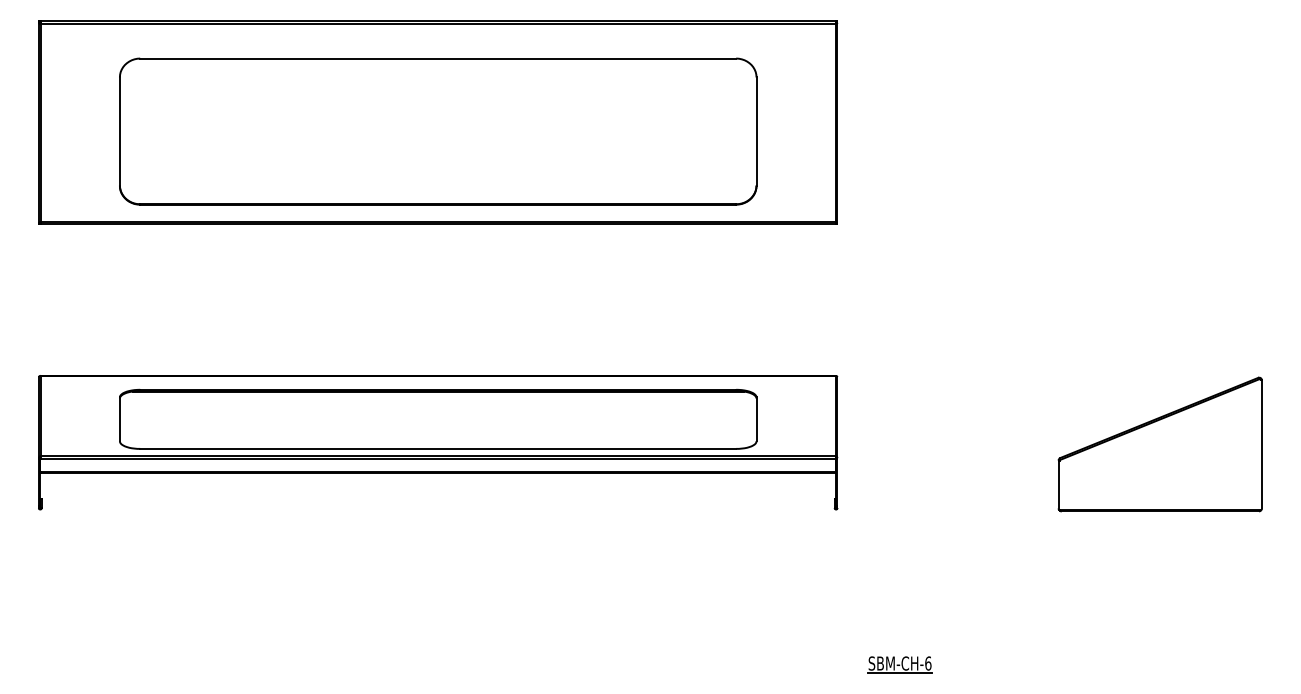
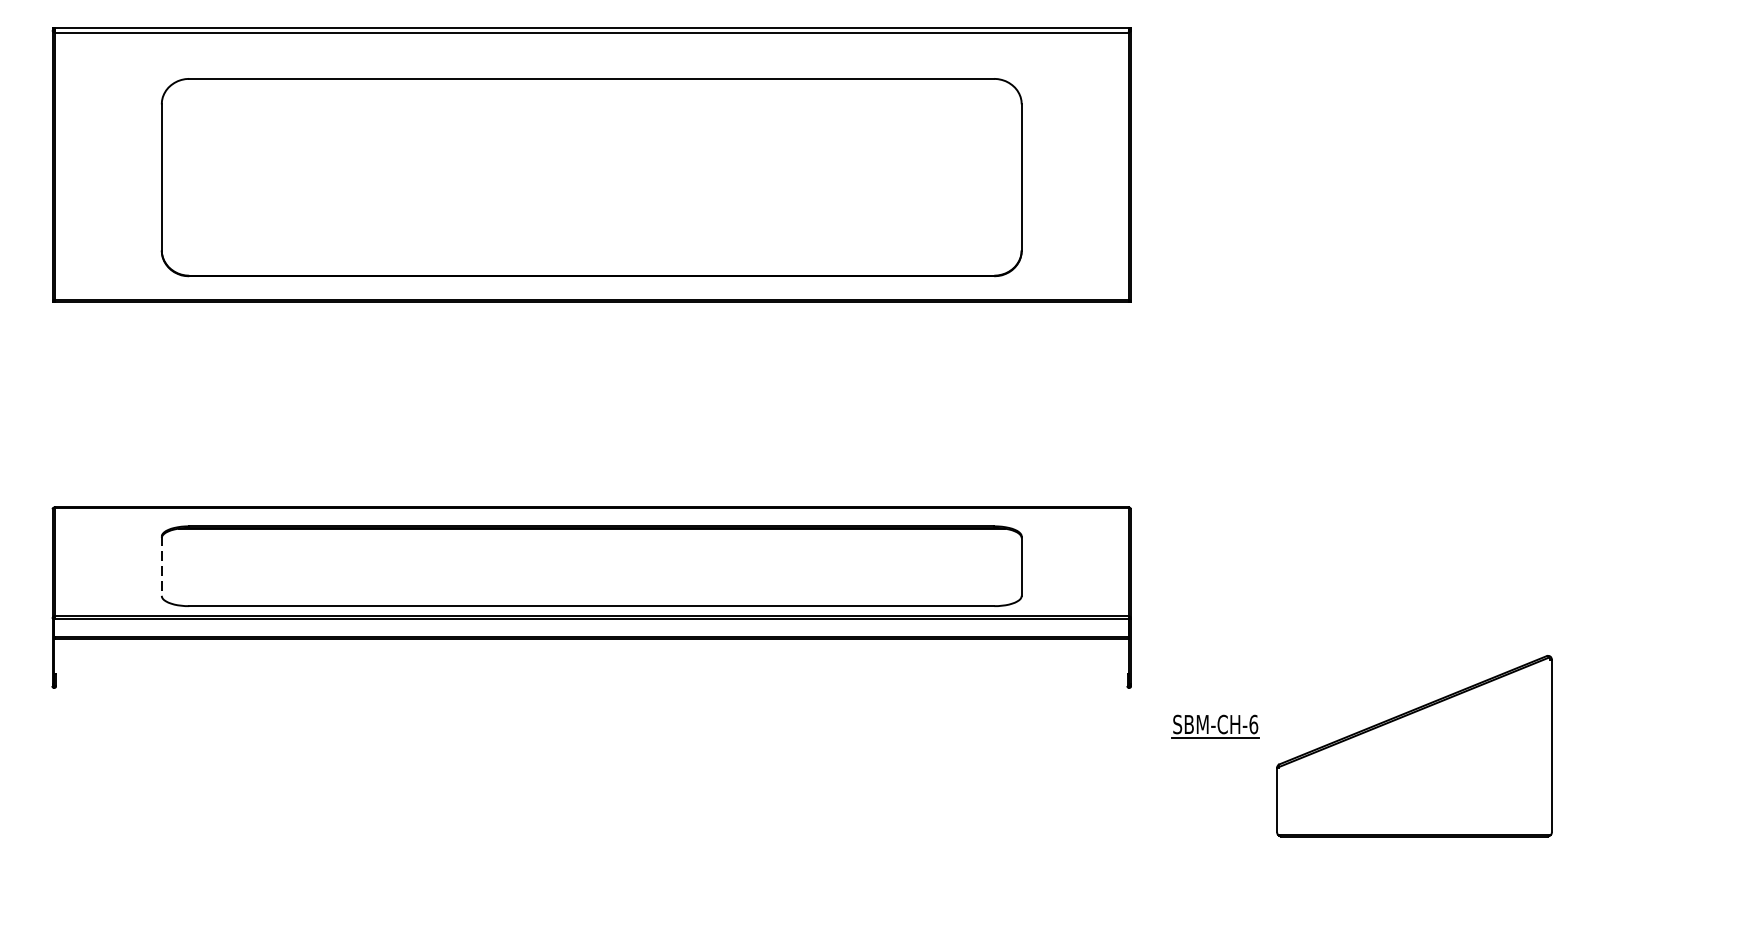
line: (119, 419) -> (161, 566), solid -> dashed
part: (1159, 444) -> (1413, 746), moved
part: (899, 664) -> (1214, 725), moved

